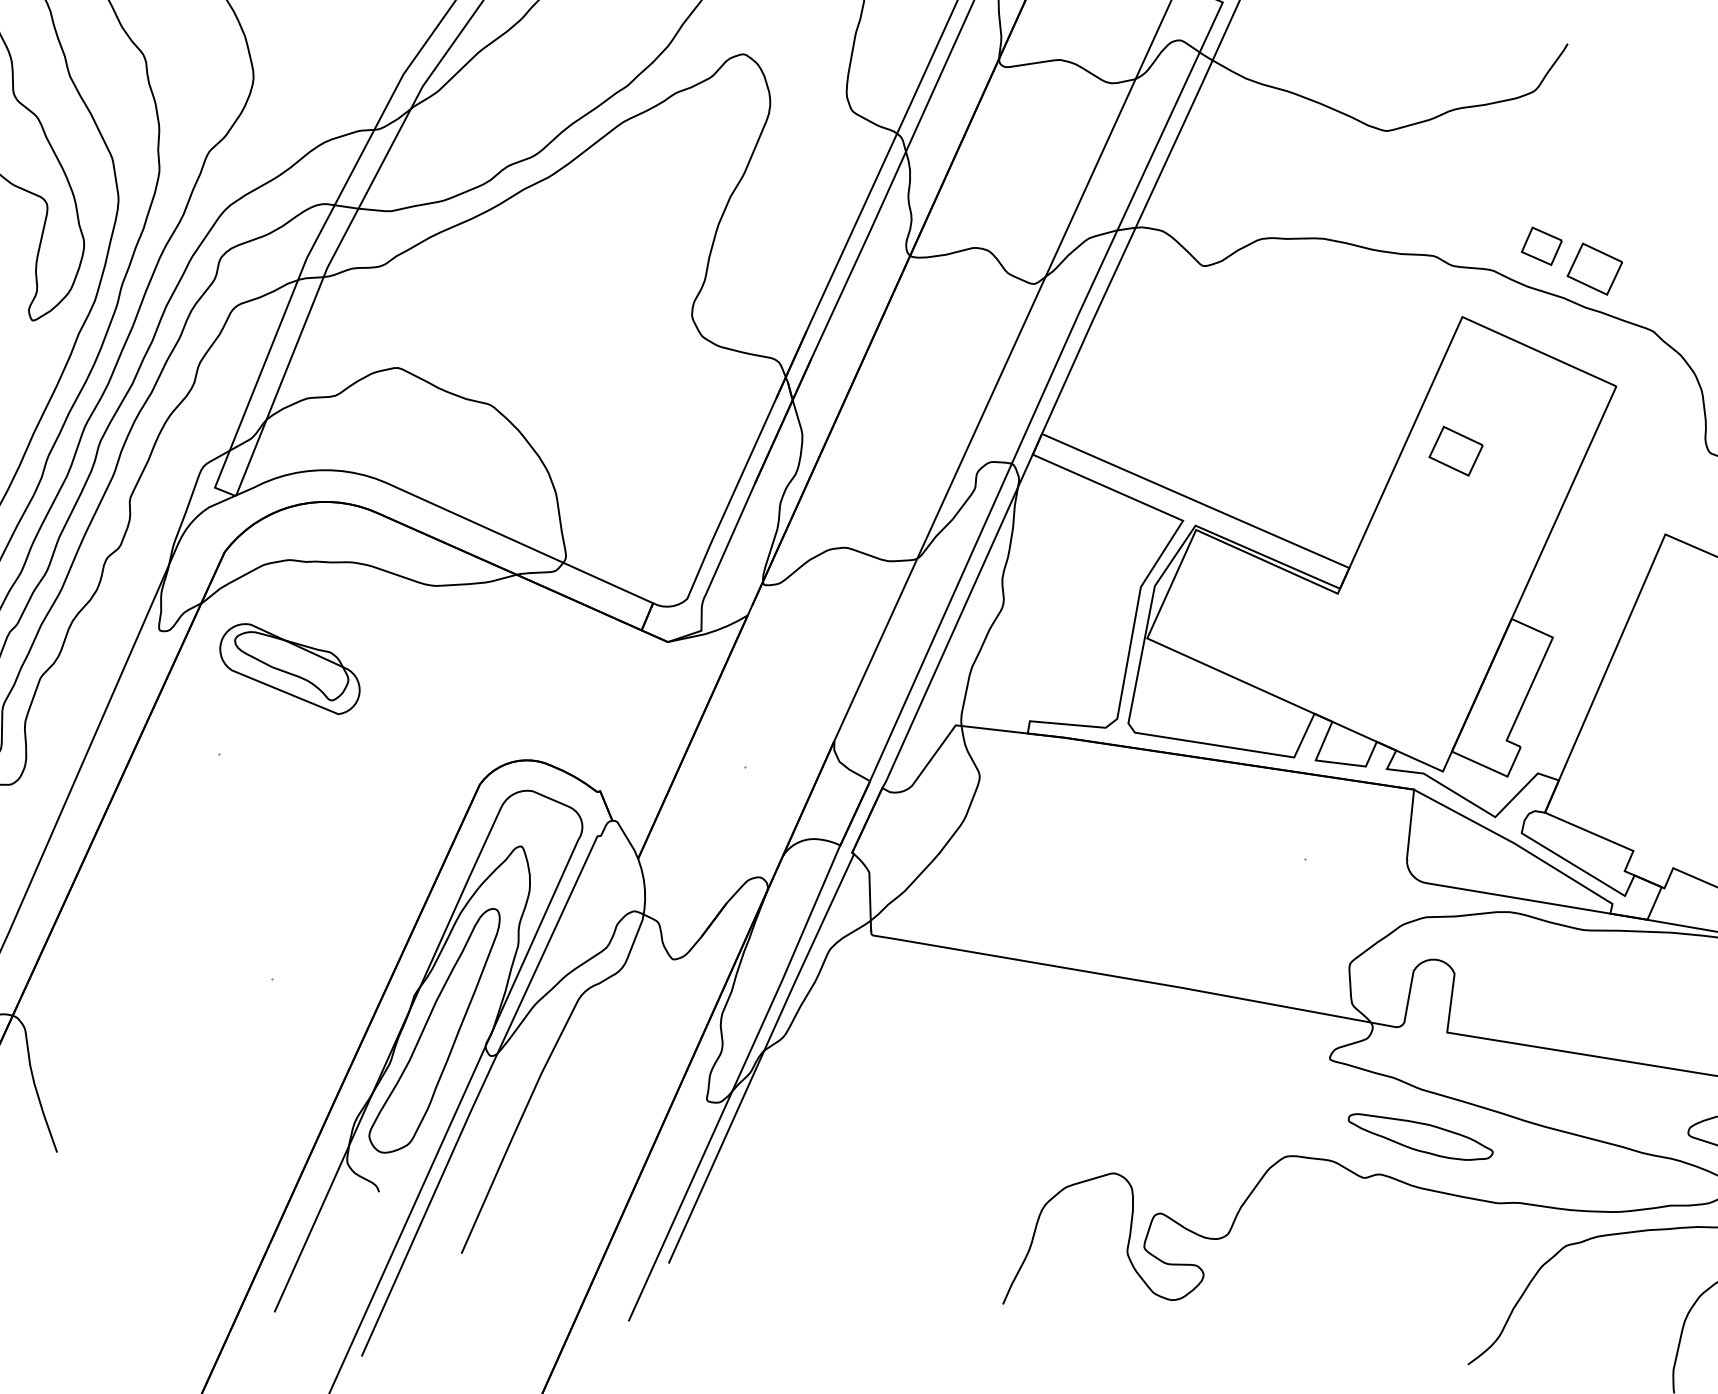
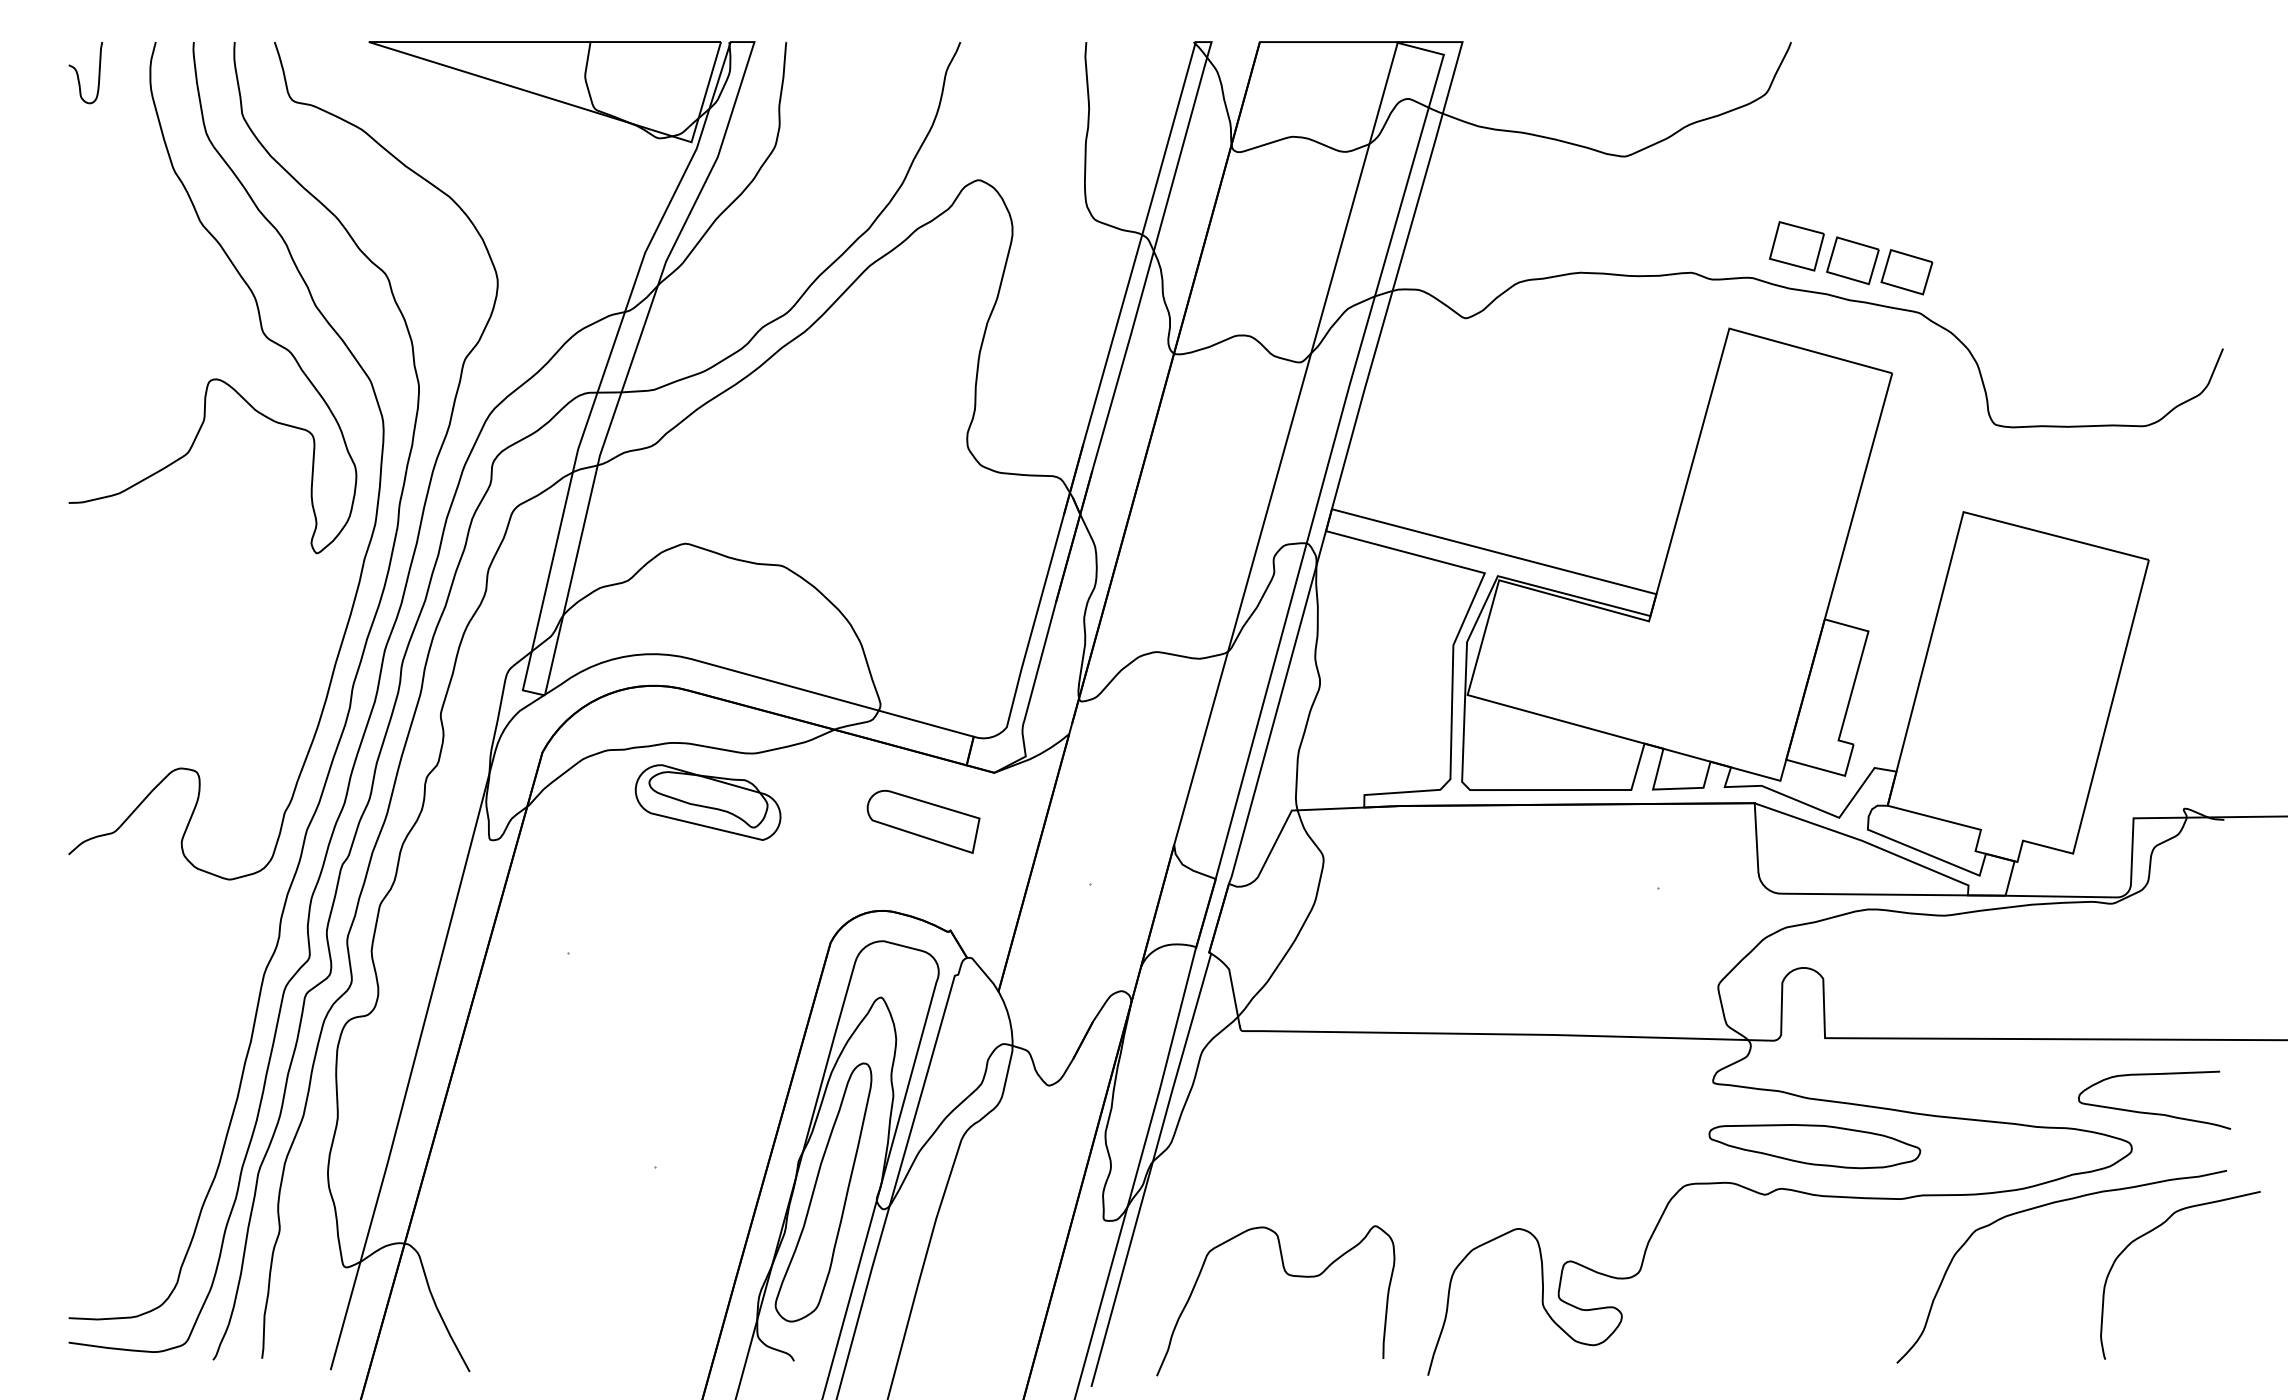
part: (1541, 246) -> (1796, 246), size x1.43
part: (1455, 451) -> (1906, 272), moved
part: (289, 668) -> (707, 802), moved
part: (590, 679) -> (923, 821), added
part: (1420, 1137) -> (1814, 1146), size x1.43
curve: (880, 1183) -> (1288, 1275), added

